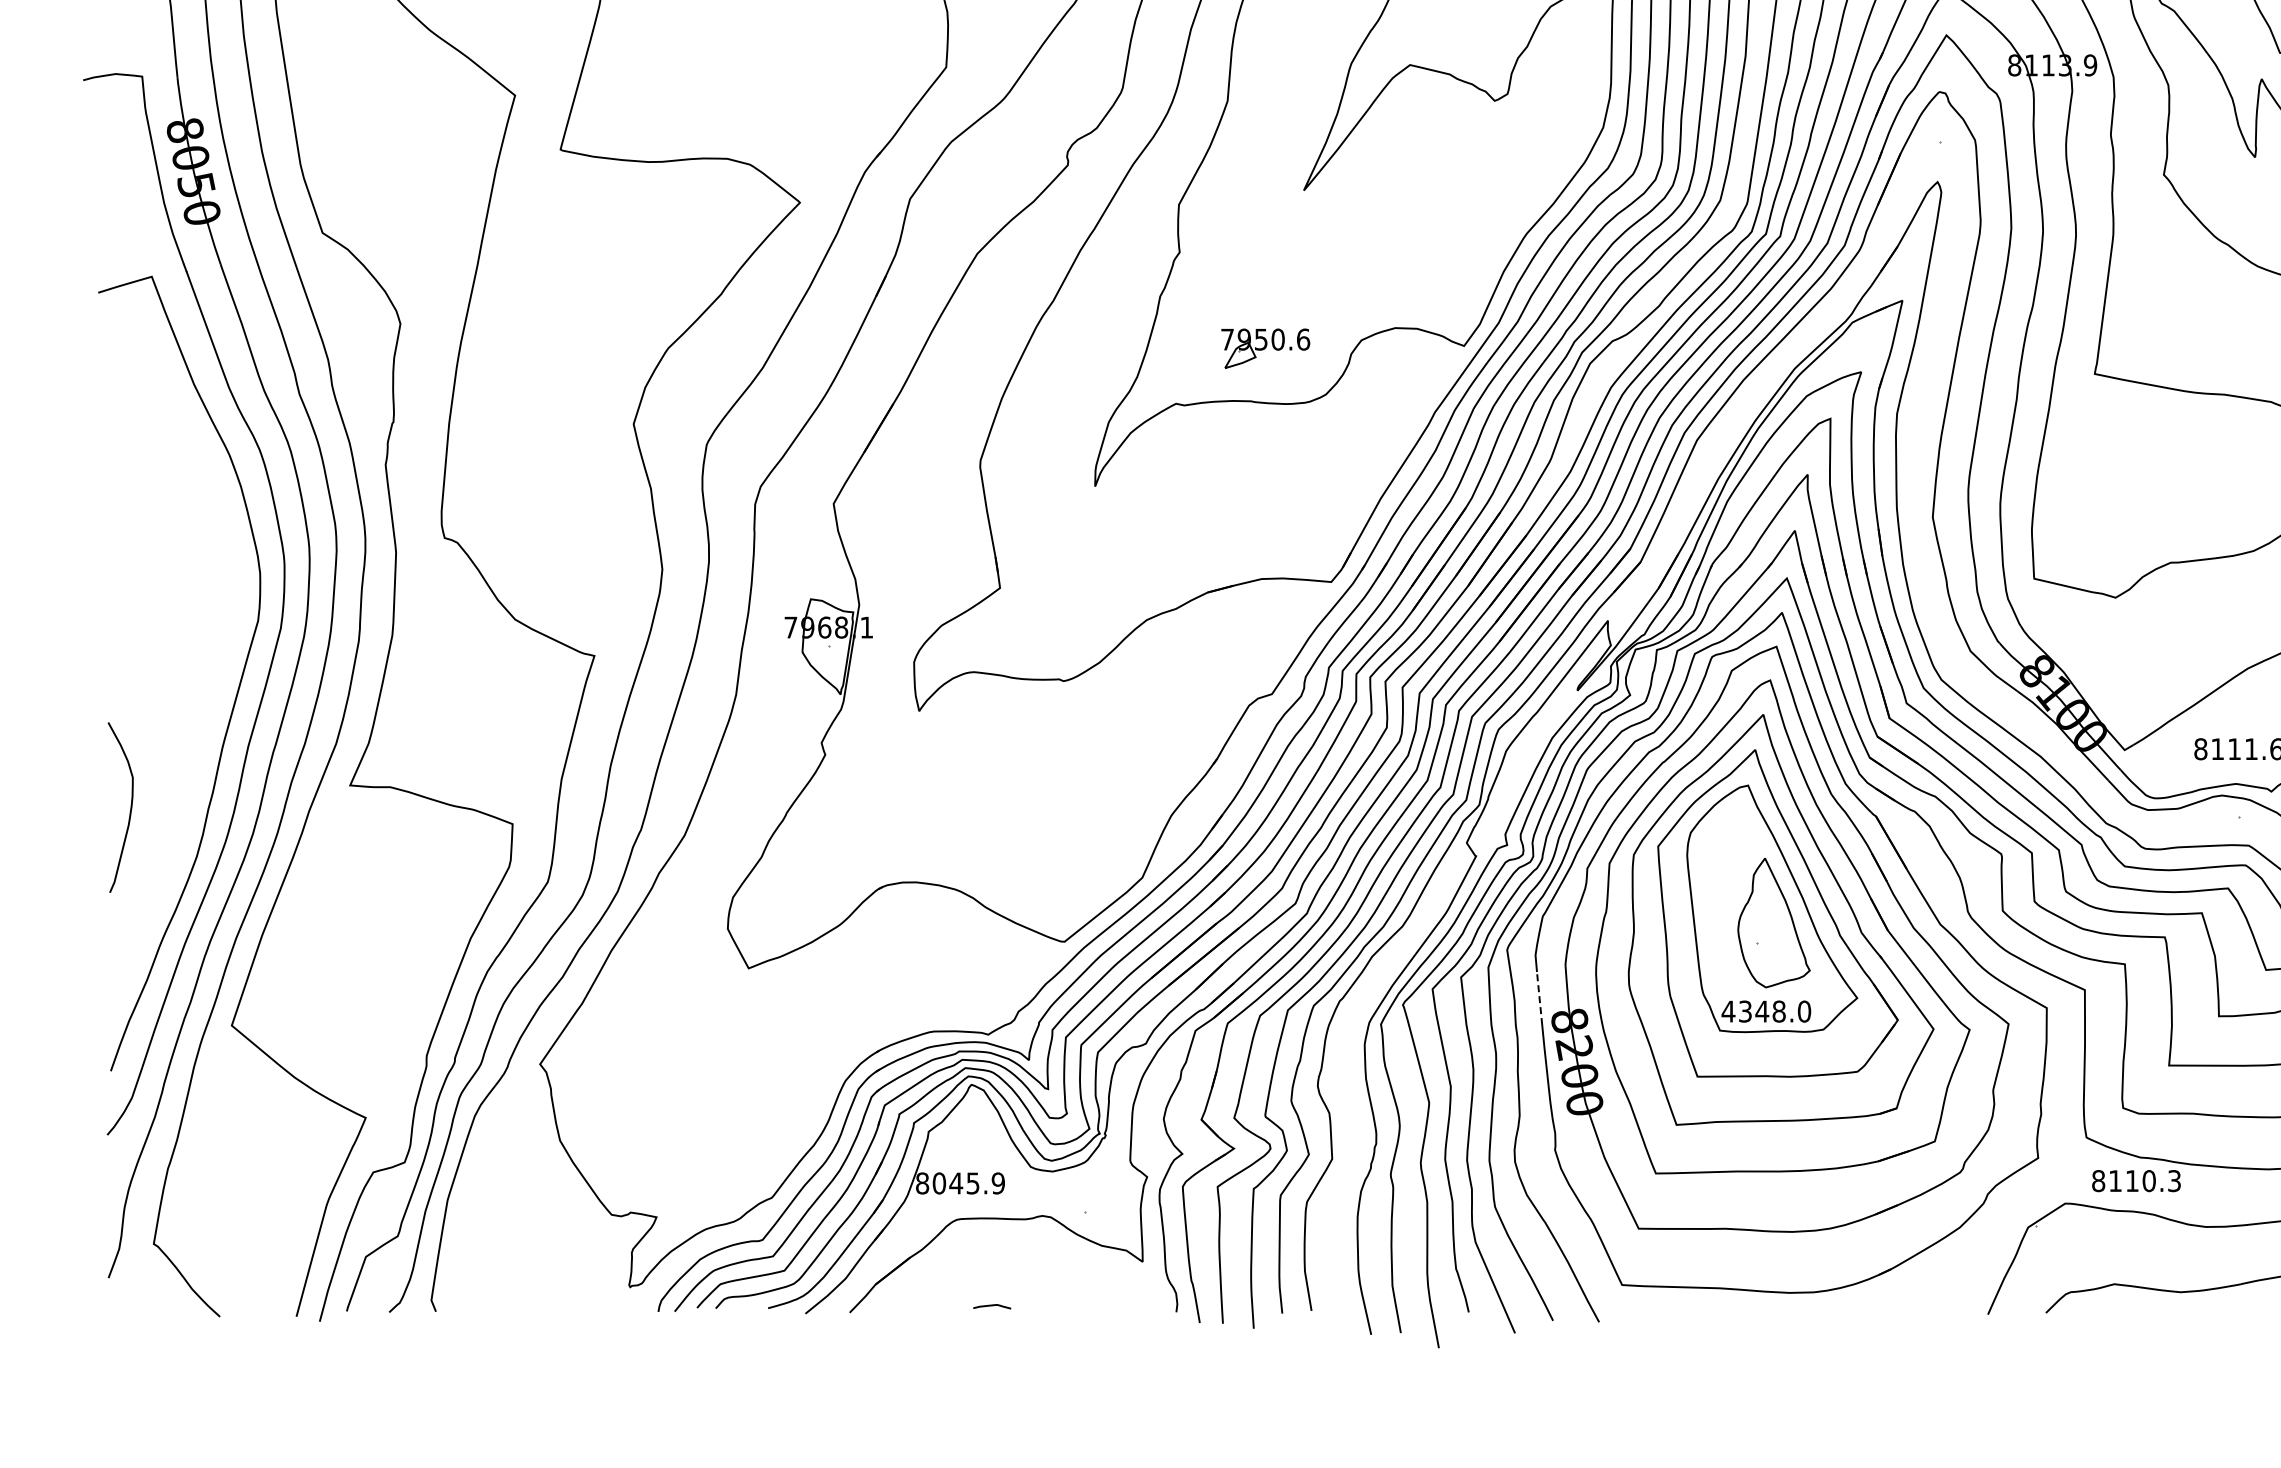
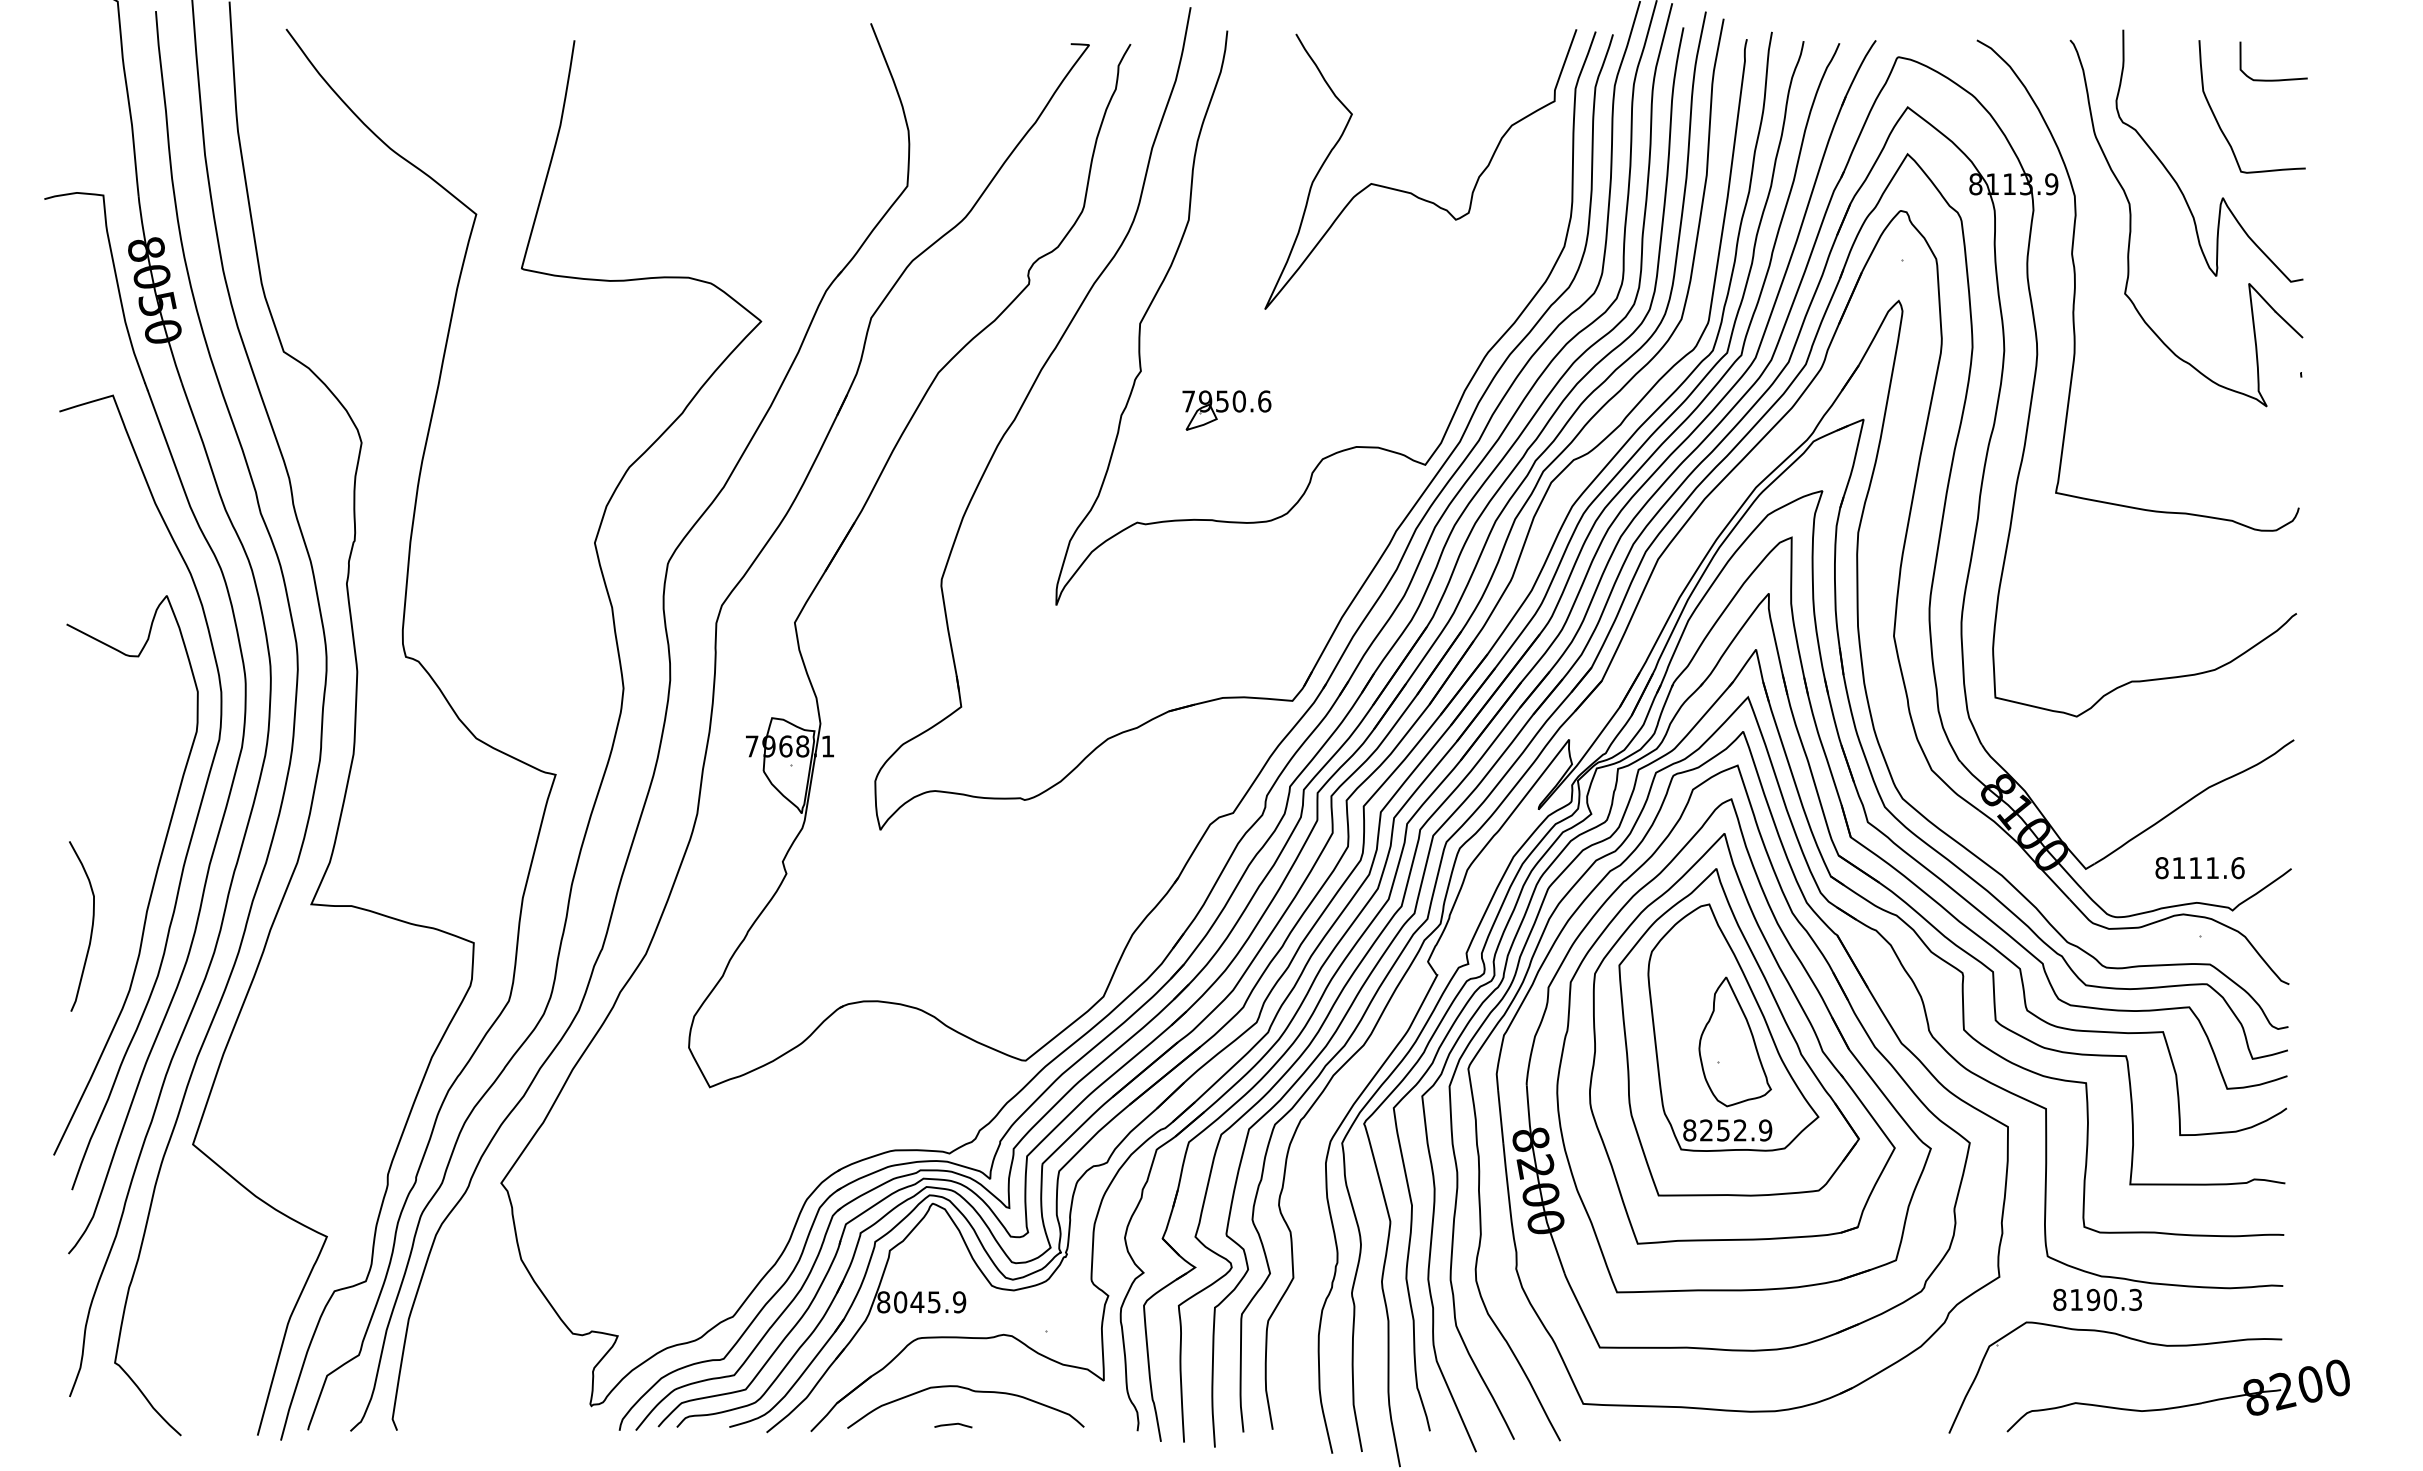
part: (1265, 348) -> (1226, 410), moved
curve: (192, 761) -> (153, 880), added
line: (1539, 997) -> (1500, 1116), dashed -> solid
text: (1766, 1011) -> (1727, 1130), 4348.0 -> 8252.9
text: (2132, 1180) -> (2093, 1299), 8110.3 -> 8190.3
curve: (1010, 1272) -> (971, 1391), added

